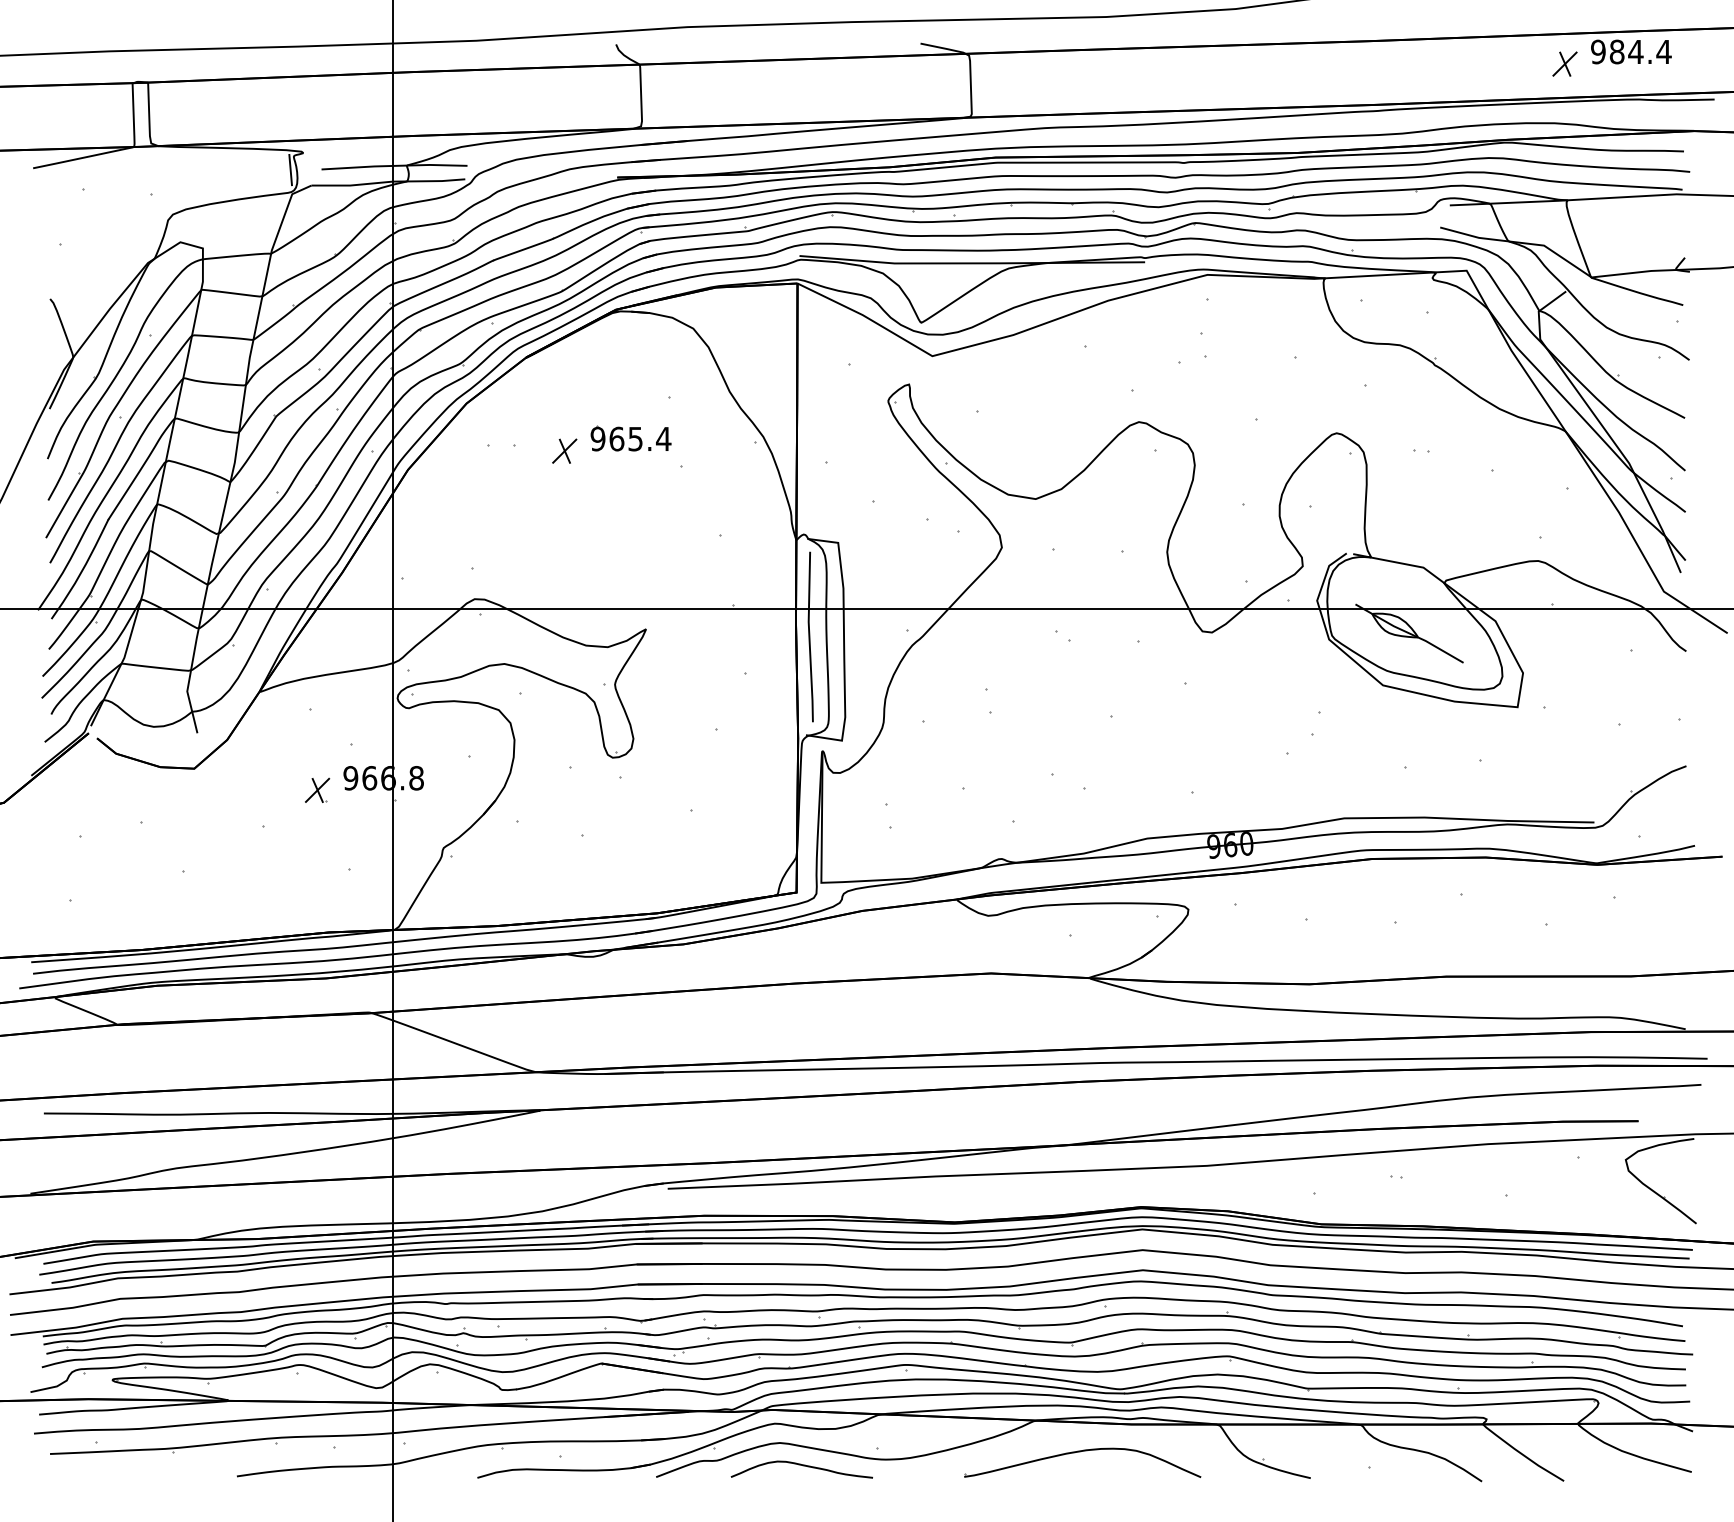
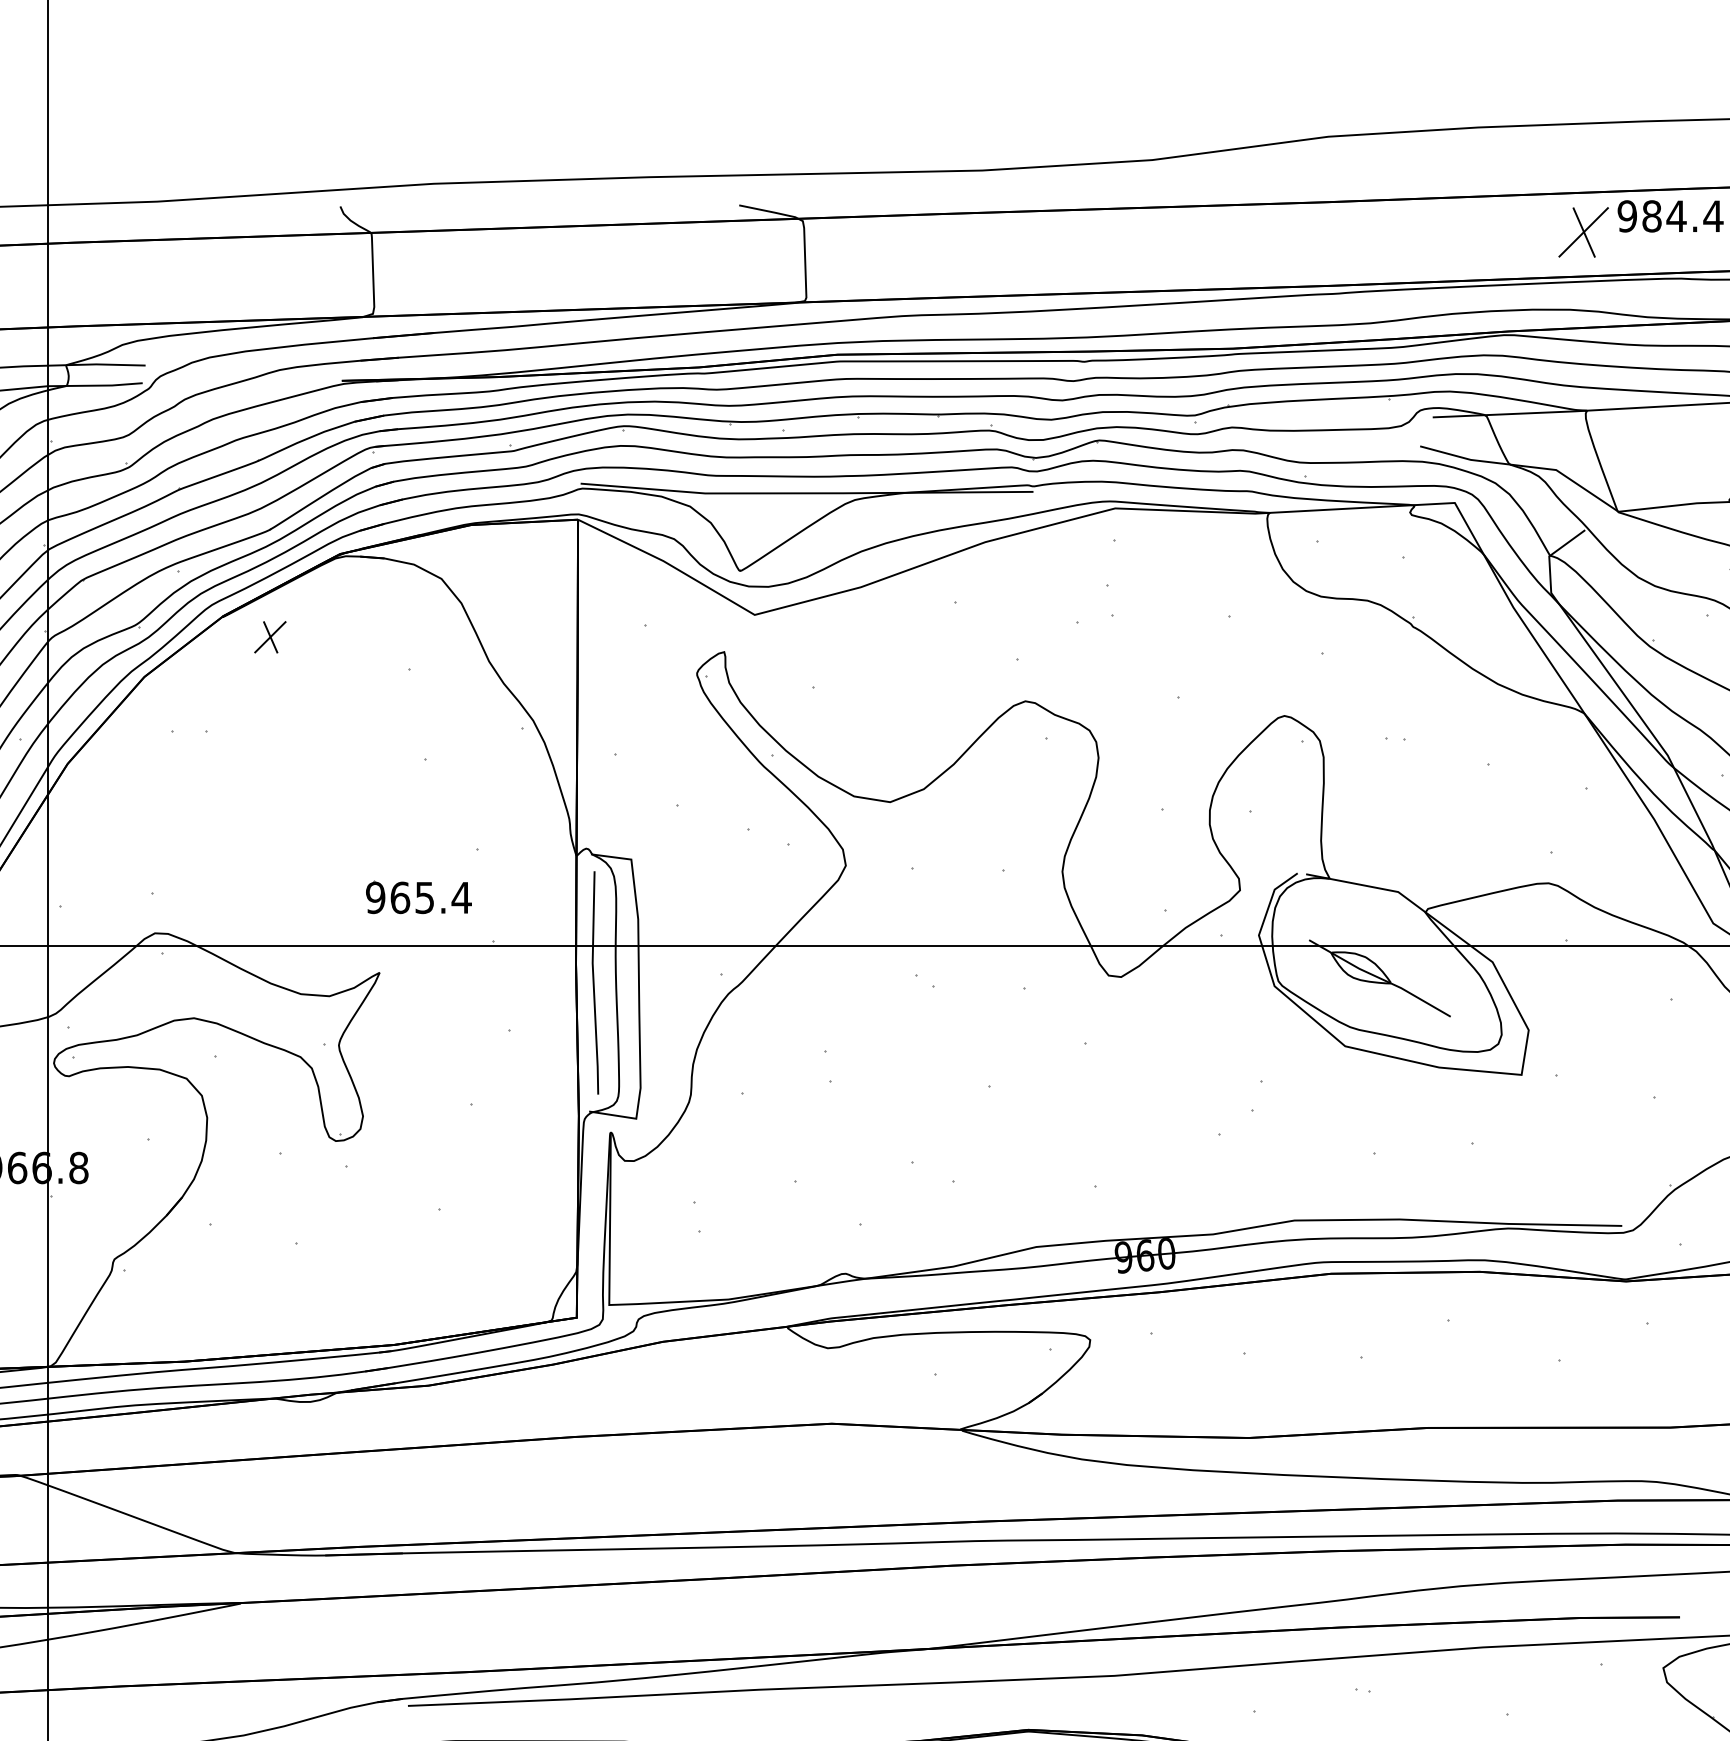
part: (1564, 63) -> (1583, 231), size x1.6
part: (630, 438) -> (418, 897), moved
part: (564, 450) -> (270, 636), moved

